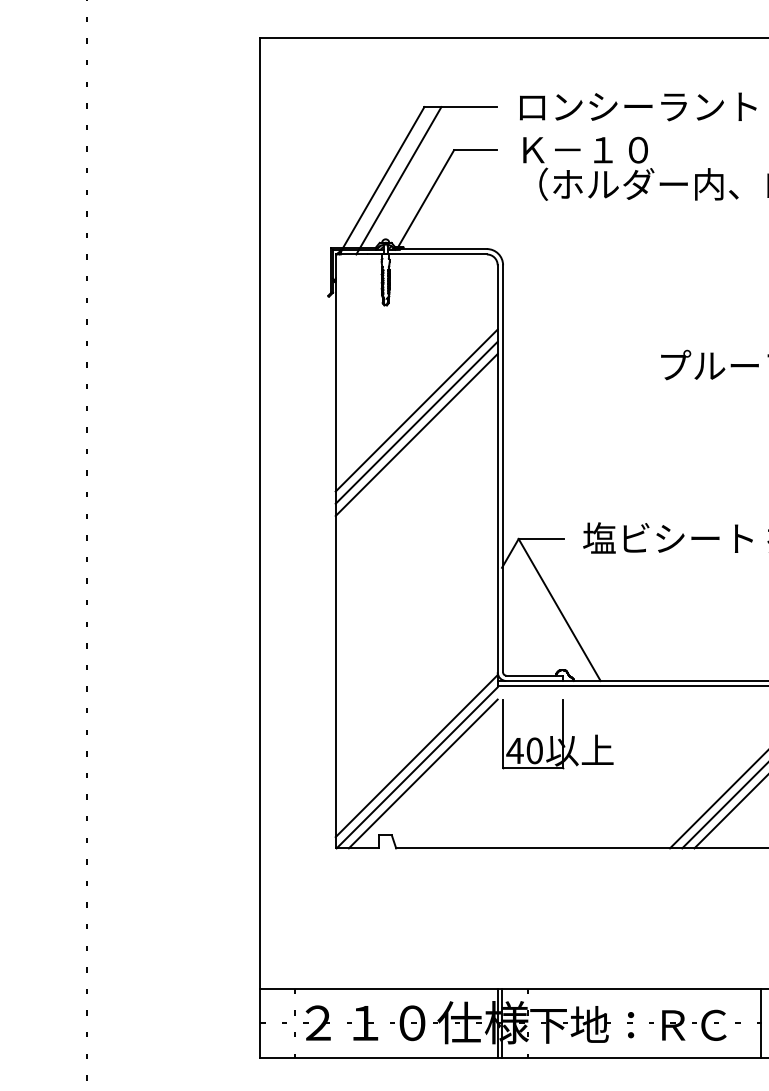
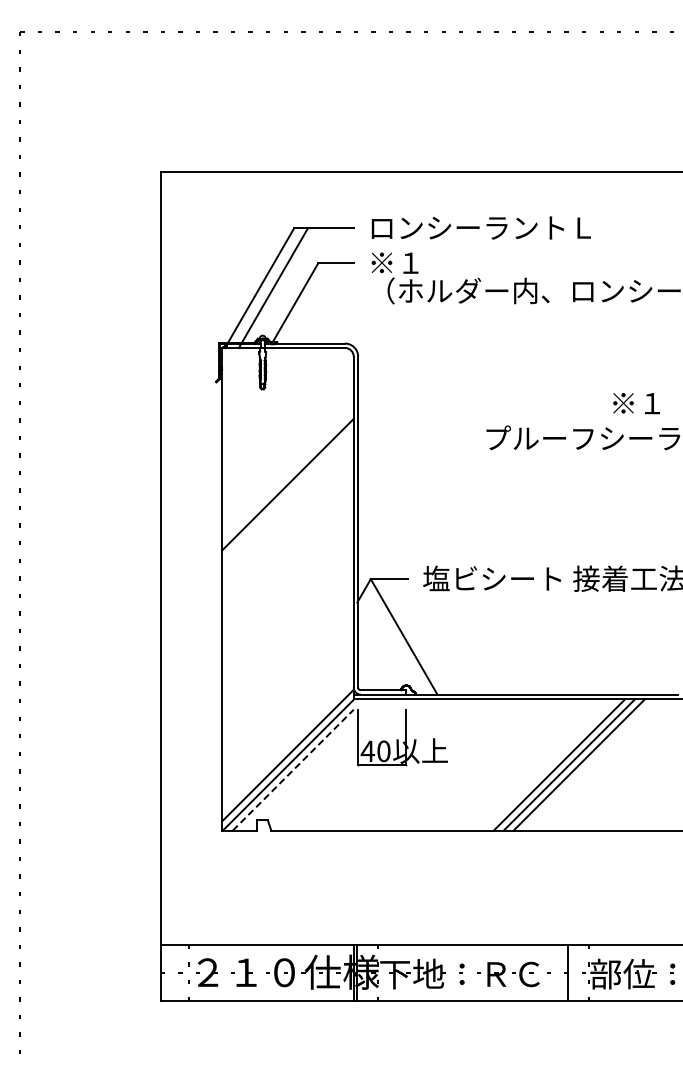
text: (583, 150) -> (423, 263), Ｋ－１０ -> ※１
line: (416, 410) -> (287, 474), removed
line: (416, 434) -> (287, 494), removed
line: (423, 774) -> (293, 770), solid -> dashed

